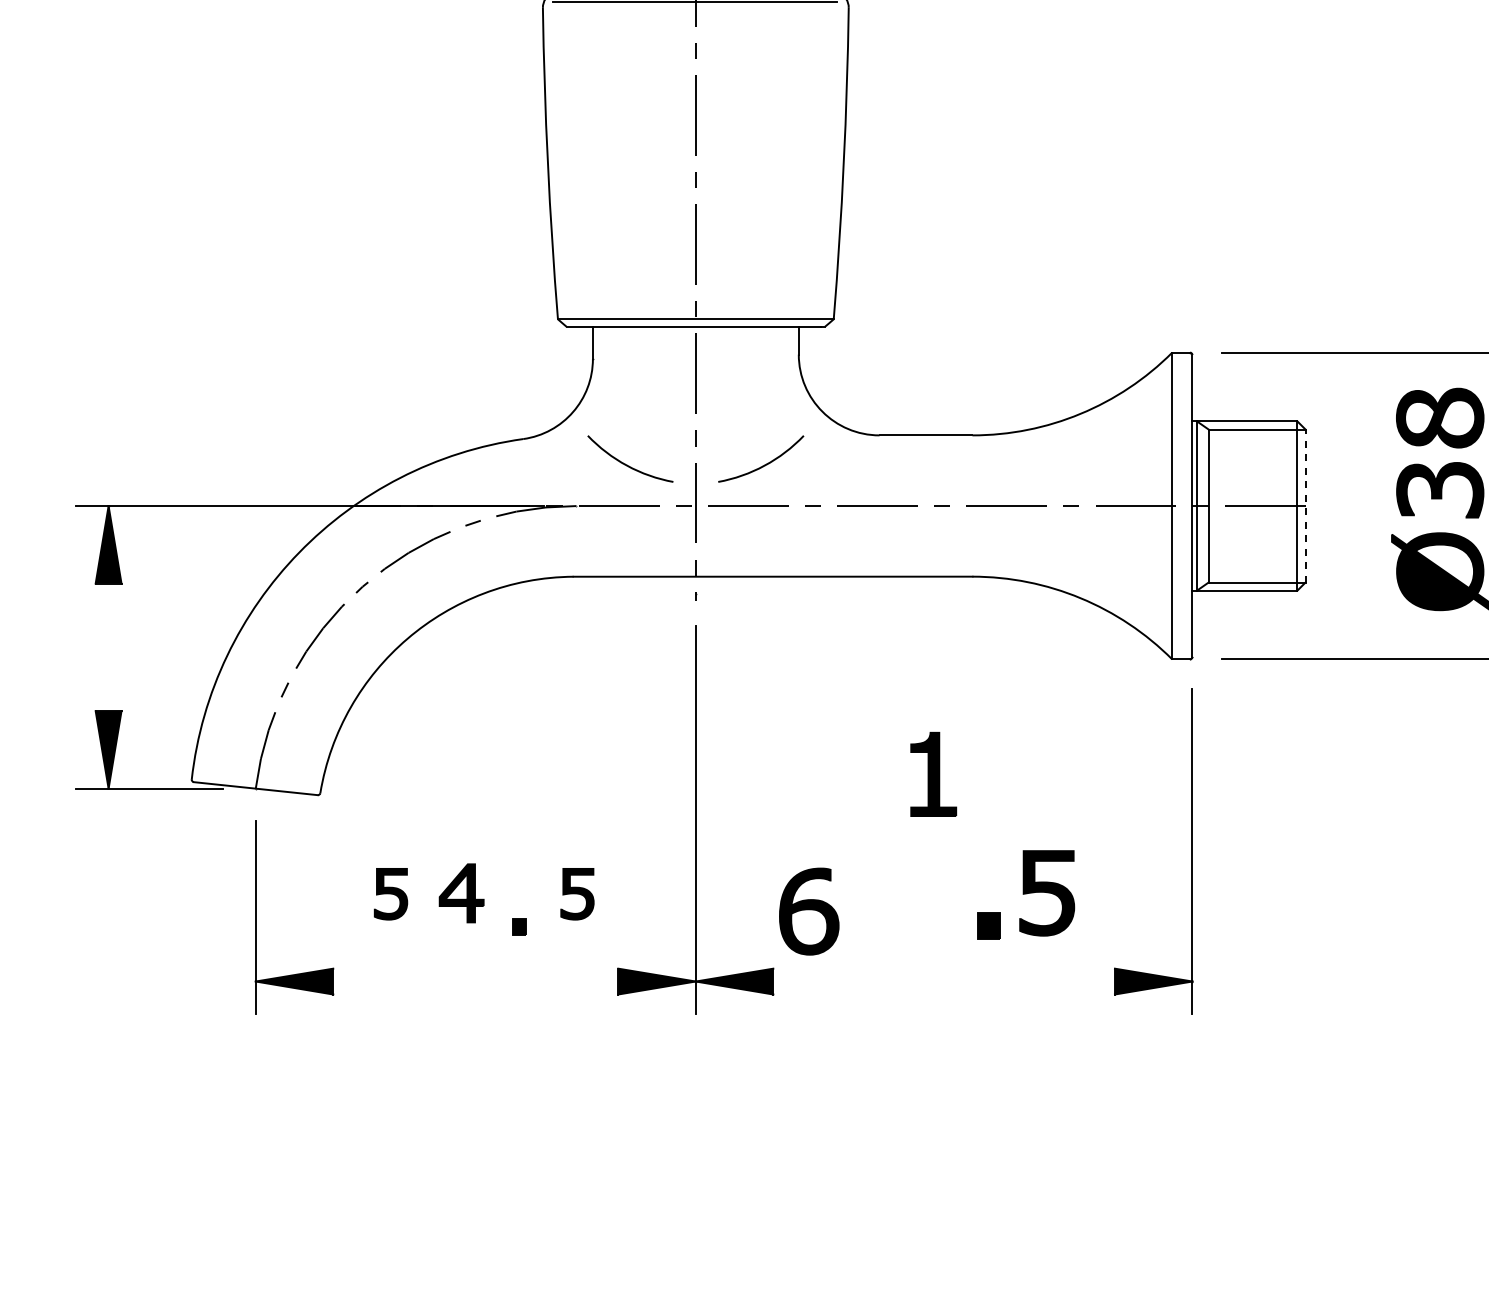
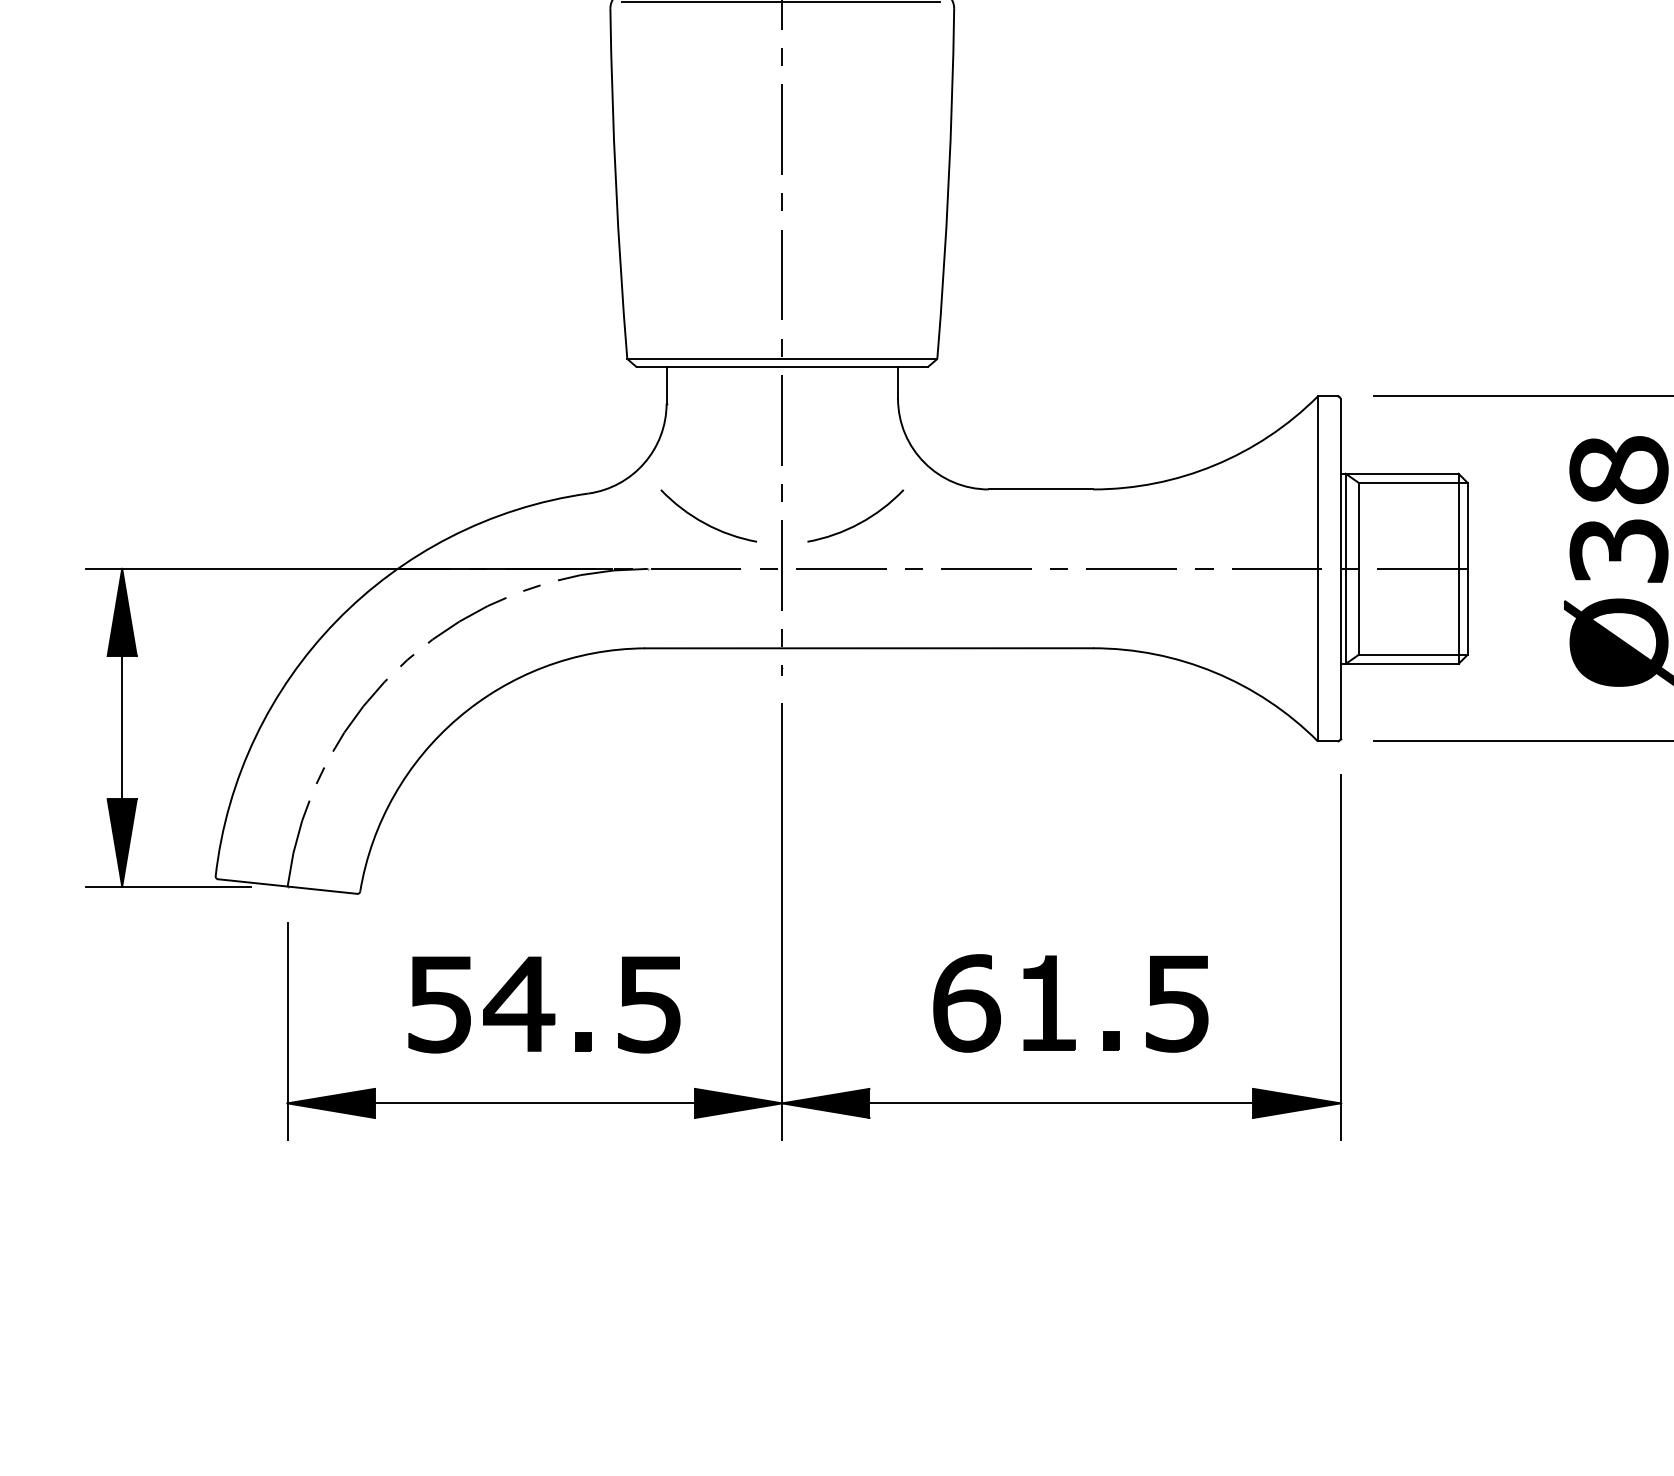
line: (1305, 506) -> (1467, 569), dashed -> solid
line: (108, 647) -> (122, 727), added
part: (933, 773) -> (1049, 1002), moved
part: (461, 893) -> (518, 1004), size x1.43
part: (390, 894) -> (439, 1005), size x1.67
part: (577, 894) -> (649, 1005), size x1.67
part: (809, 911) -> (967, 1003), moved
part: (988, 925) -> (1111, 1040), size x0.62
line: (475, 981) -> (534, 1103), added
line: (943, 981) -> (1060, 1103), added

